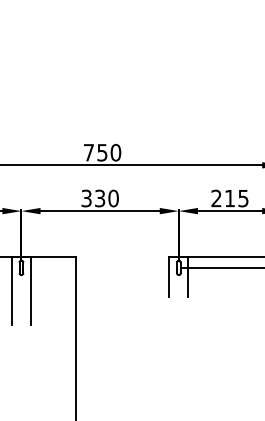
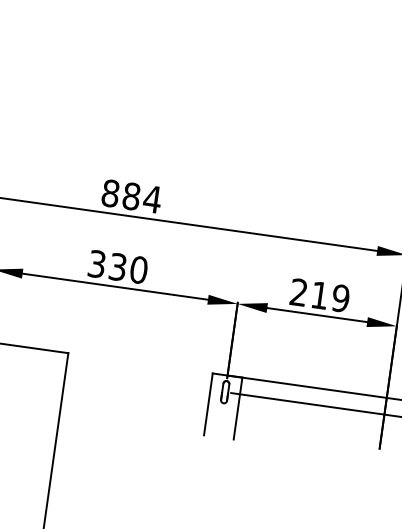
text: (102, 152) -> (131, 196), 750 -> 884
text: (243, 198) -> (340, 298), 215 -> 219

